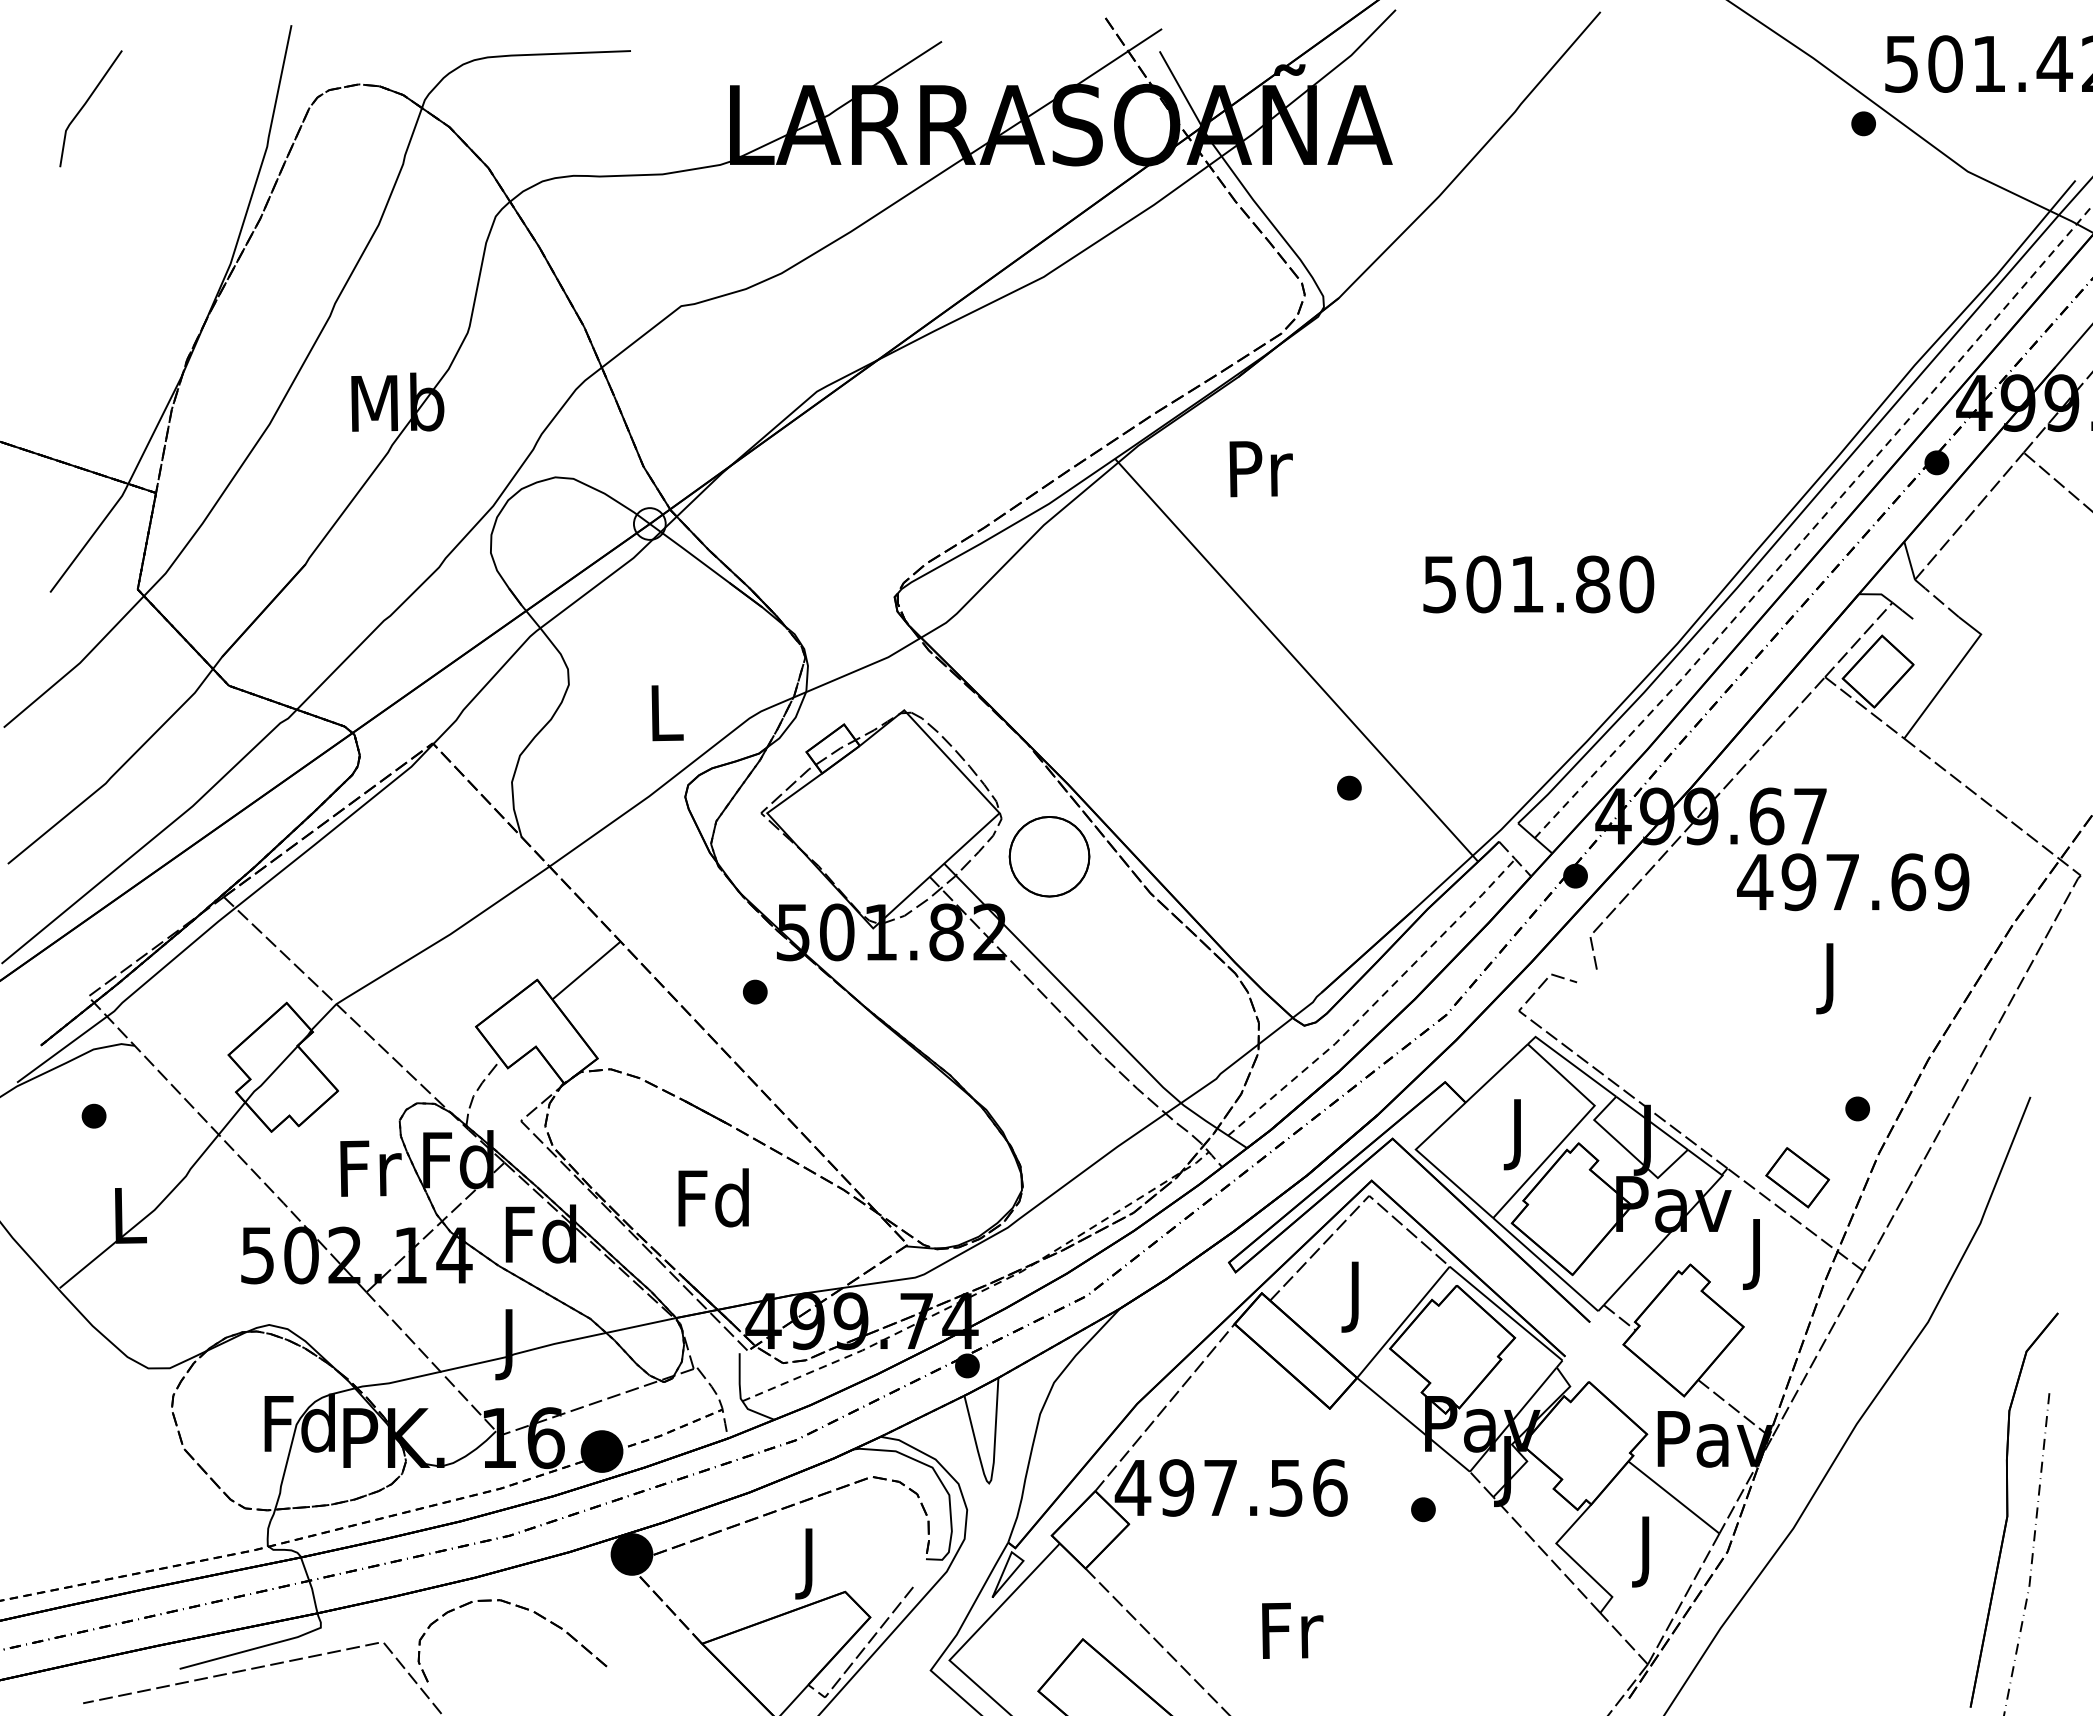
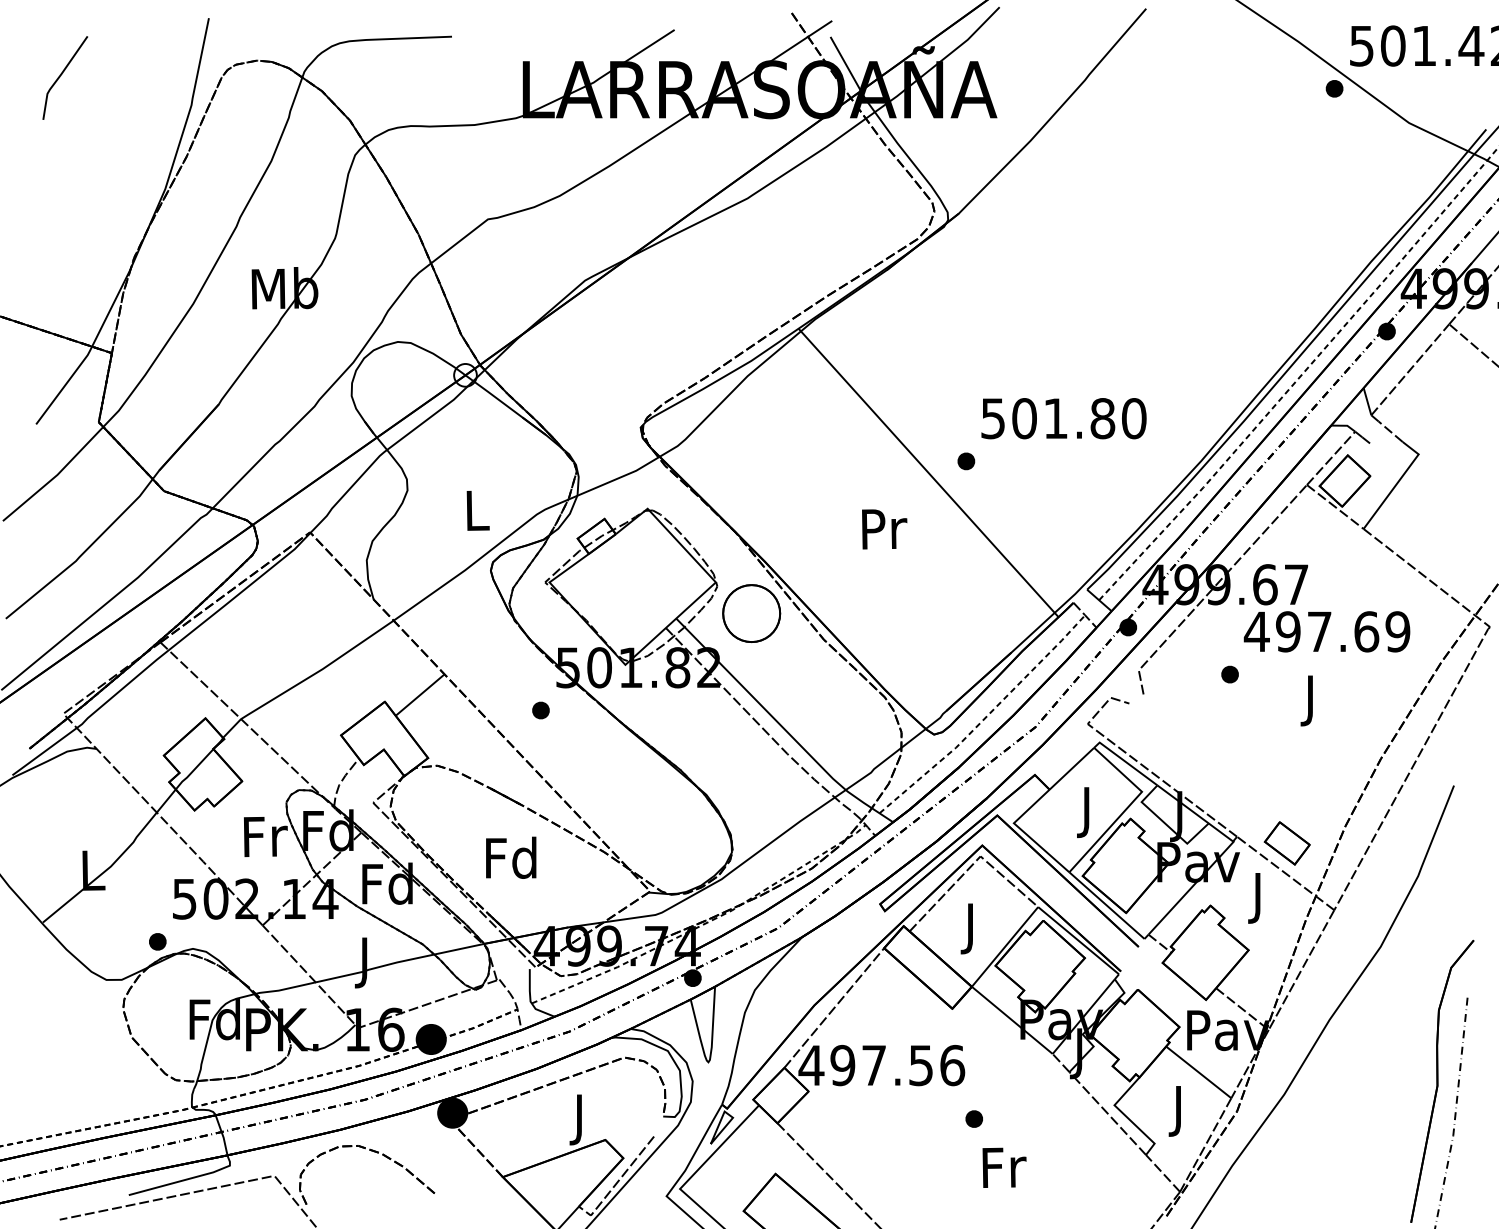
text: (1260, 469) -> (884, 529), moved
text: (1538, 584) -> (1063, 418), moved
part: (1349, 787) -> (966, 460), moved
part: (1857, 1108) -> (1229, 674), moved
part: (93, 1115) -> (157, 941), moved
part: (1423, 1509) -> (974, 1118), moved
text: (1292, 1630) -> (1004, 1167), moved

